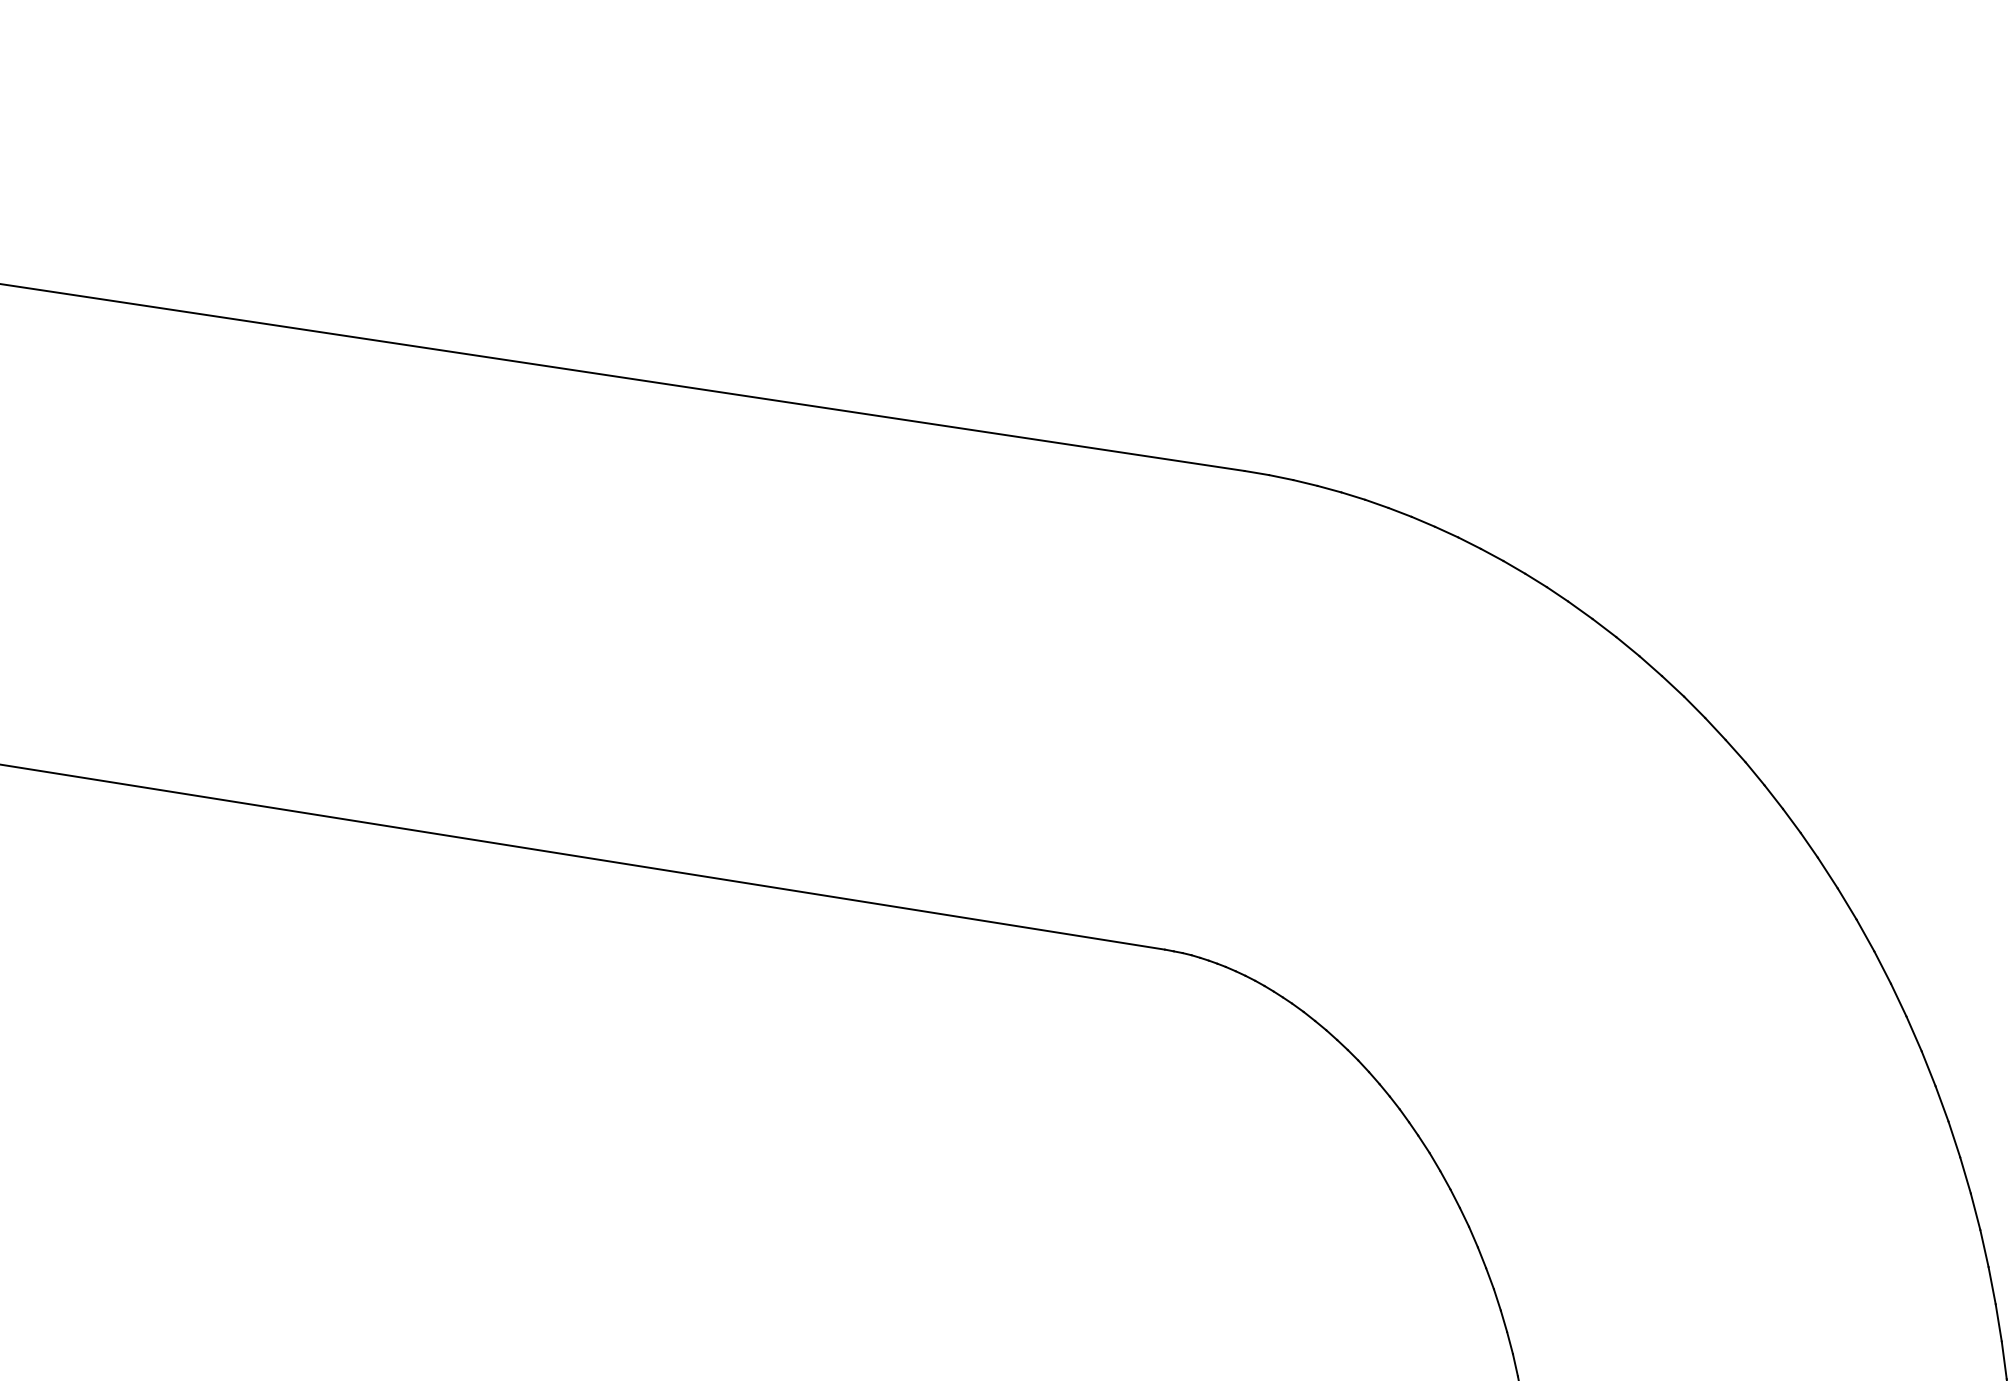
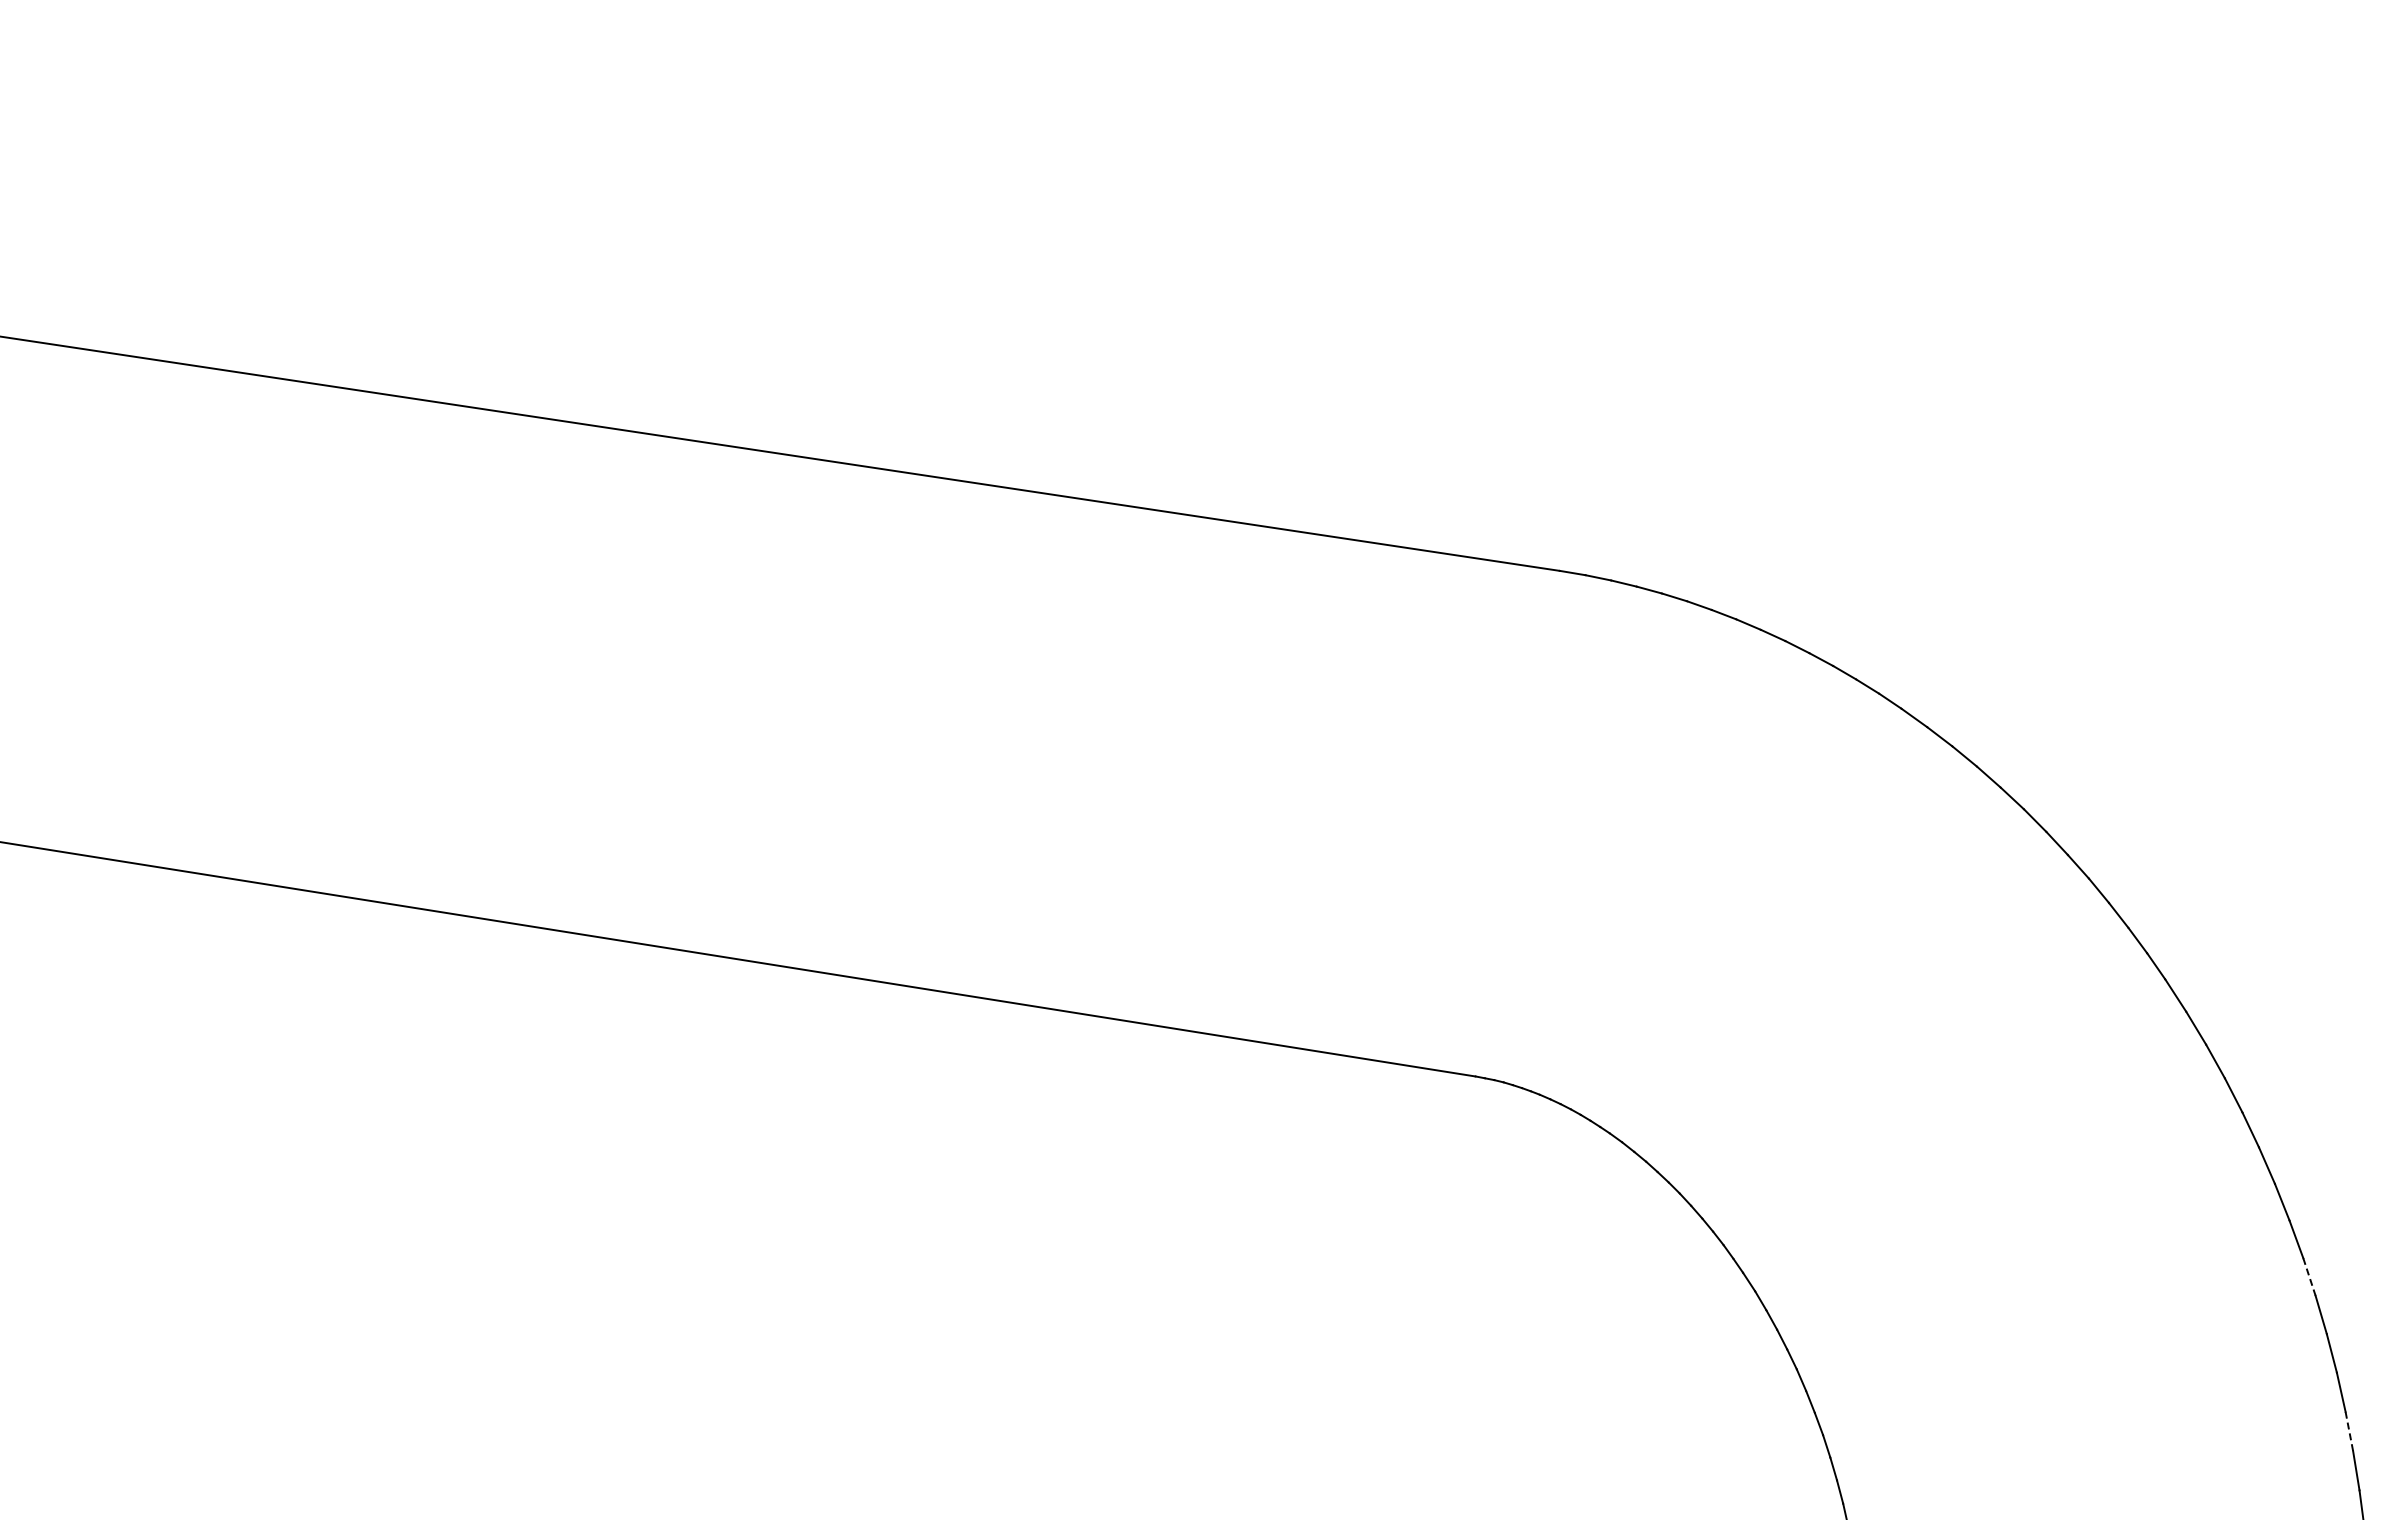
line: (1954, 1139) -> (2309, 1277), solid -> dashed
line: (1992, 1285) -> (2349, 1431), solid -> dashed

